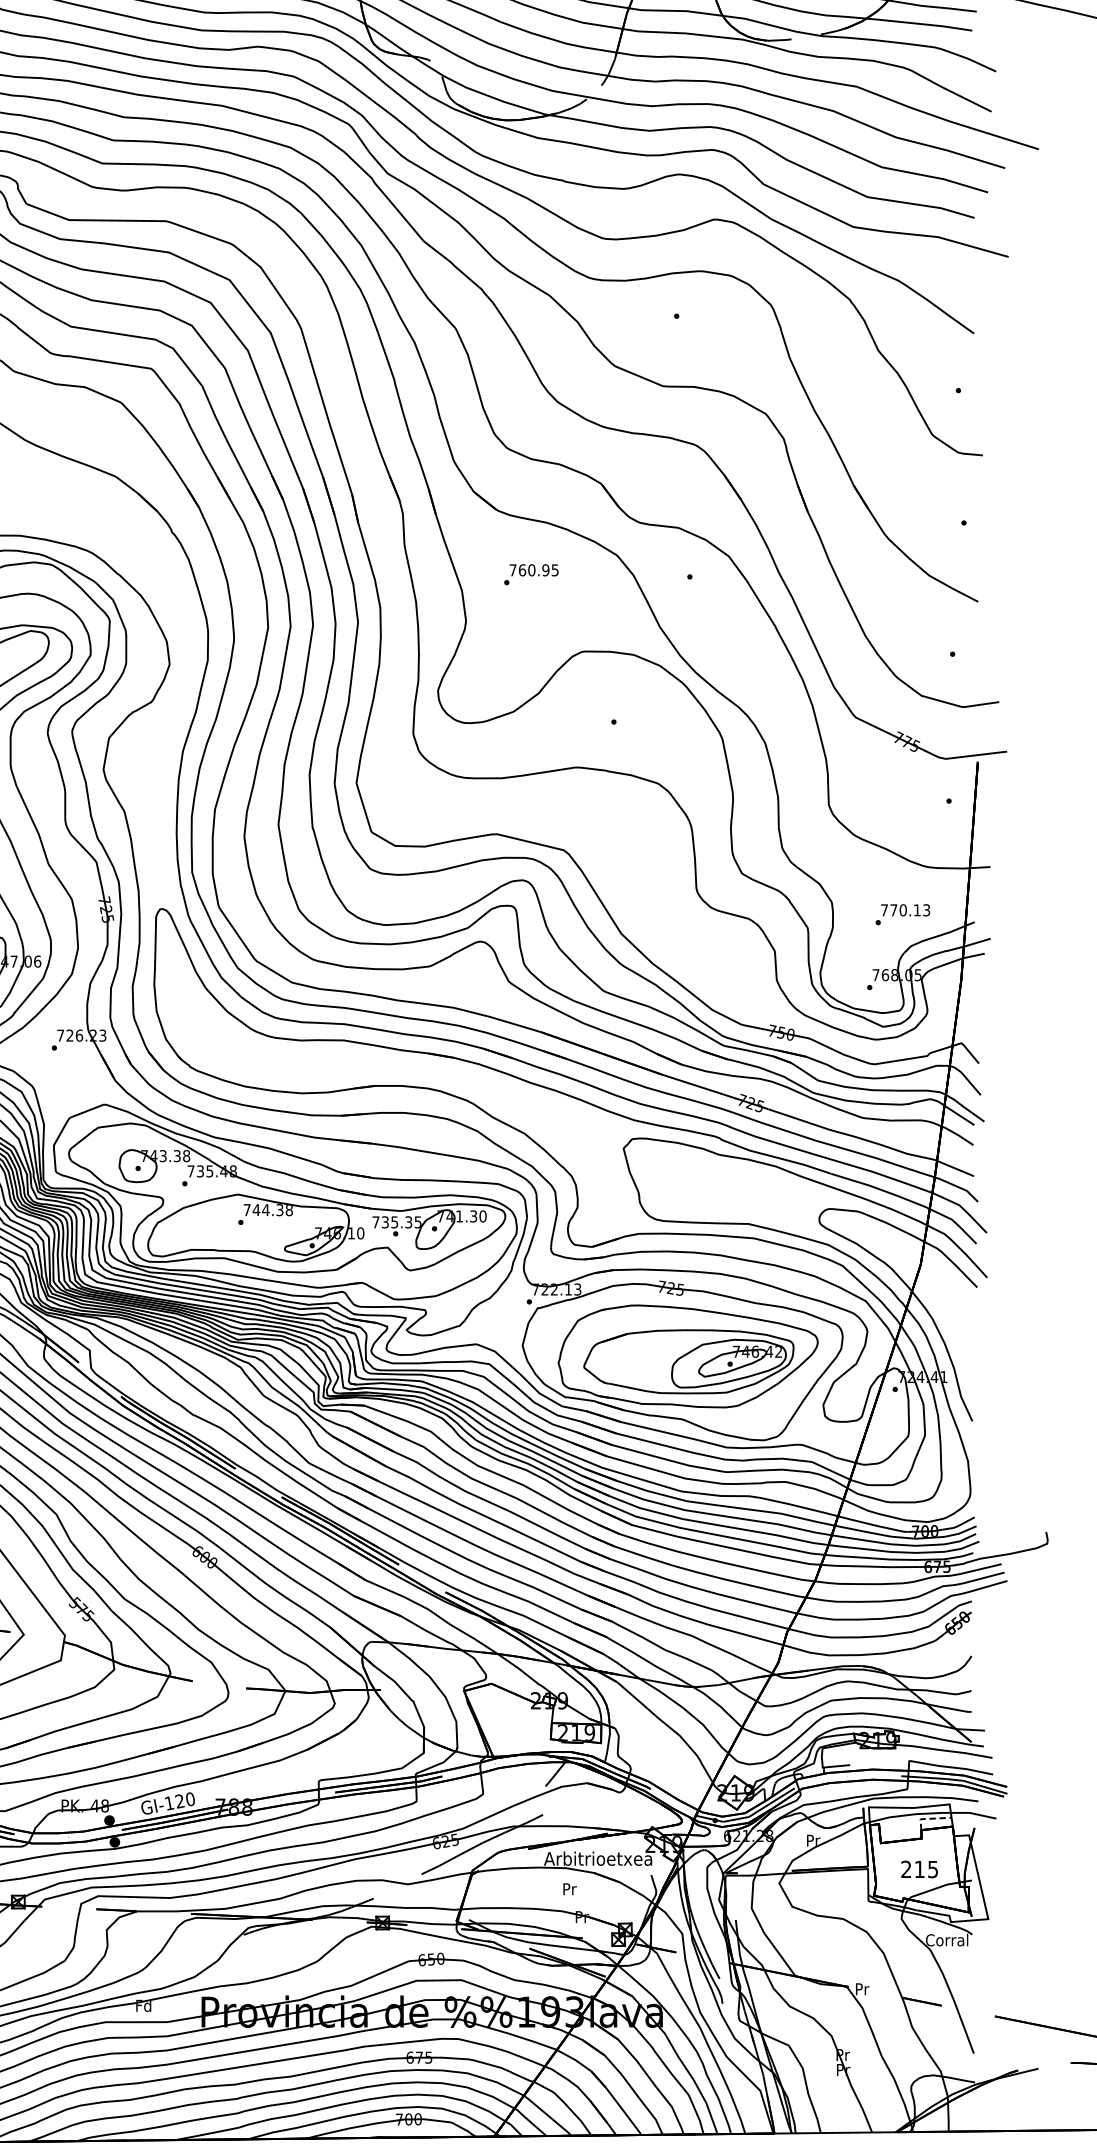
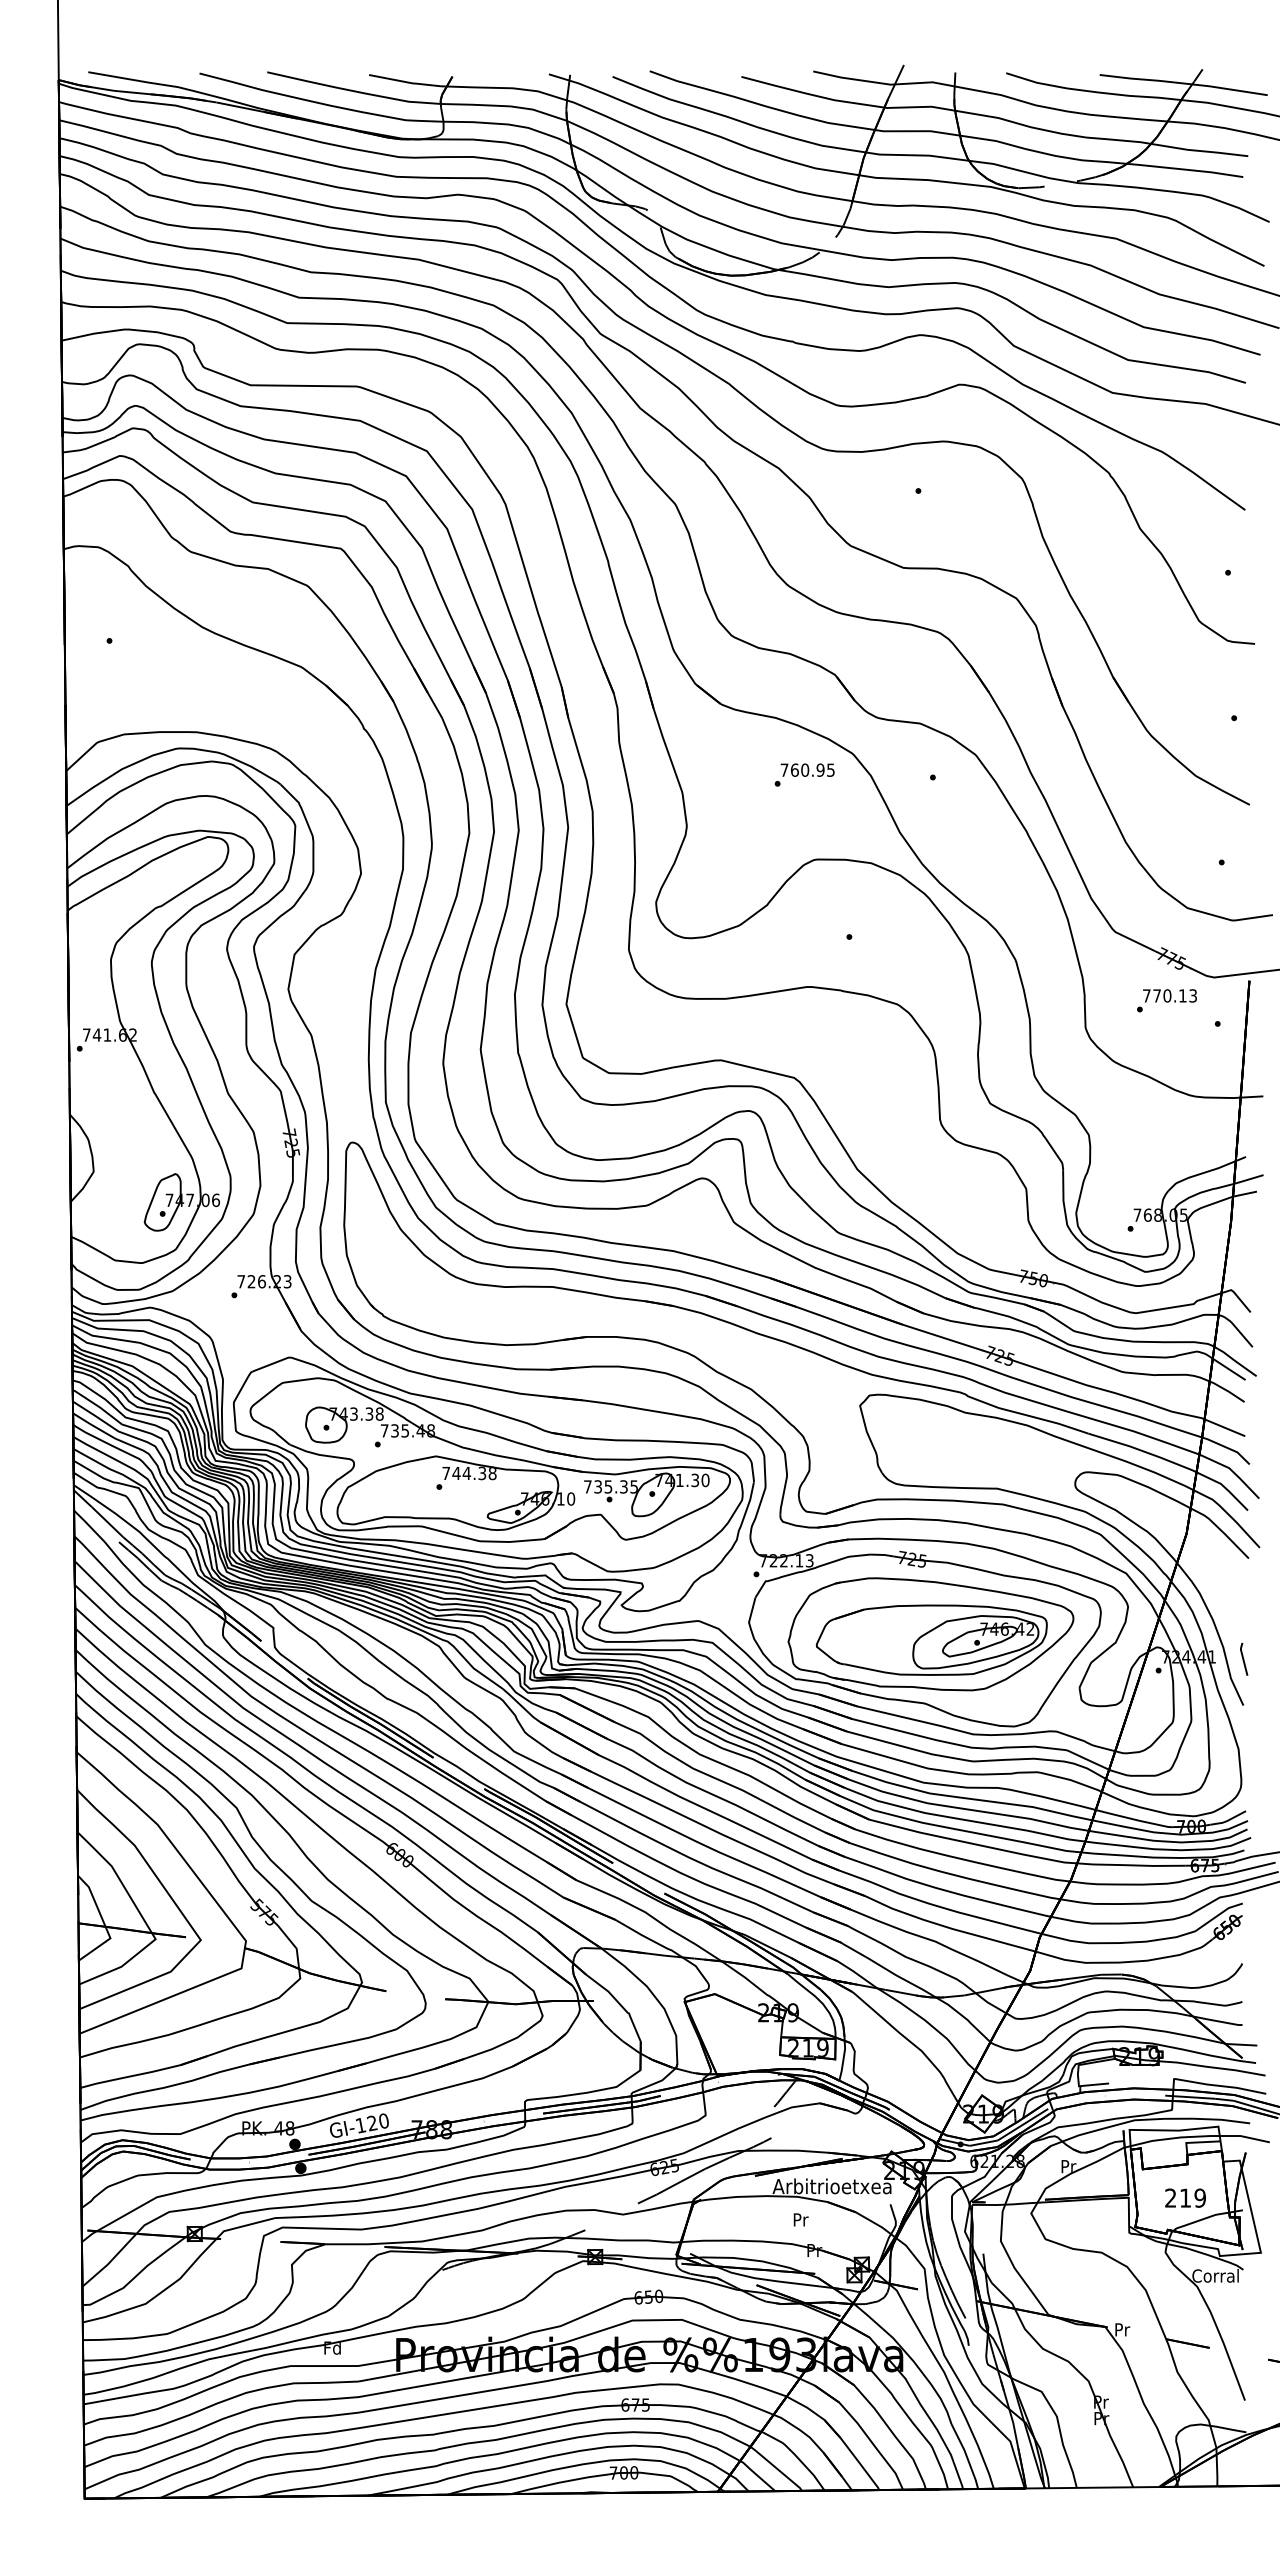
text: (531, 574) -> (804, 774), moved
text: (902, 914) -> (1166, 1000), moved
line: (973, 1378) -> (1244, 1658), added
line: (930, 1818) -> (1197, 2142), dashed -> solid
text: (932, 1868) -> (1199, 2197), 215 -> 219

